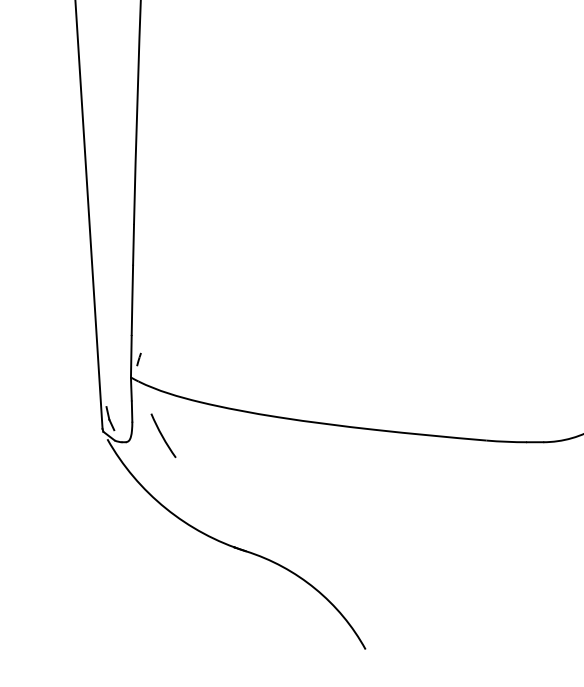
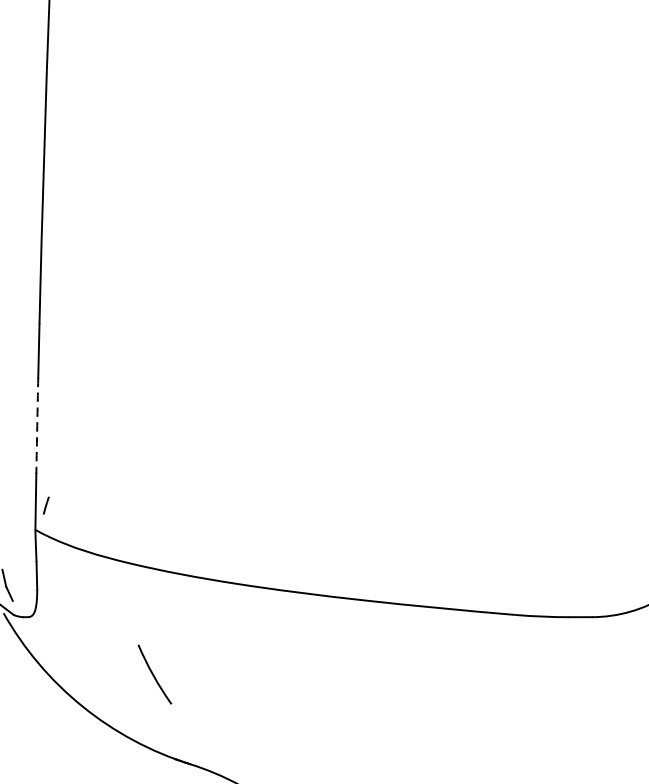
arc: (132, 300) -> (37, 425), solid -> dashed
arc: (162, 435) -> (153, 674), moved

